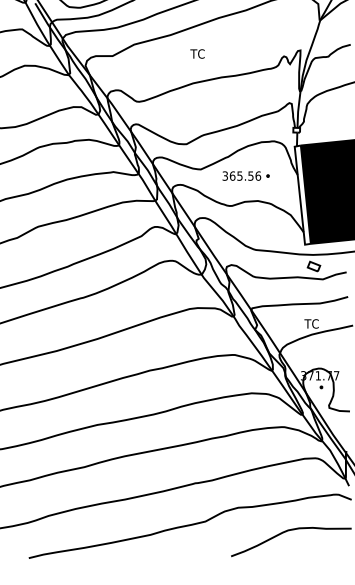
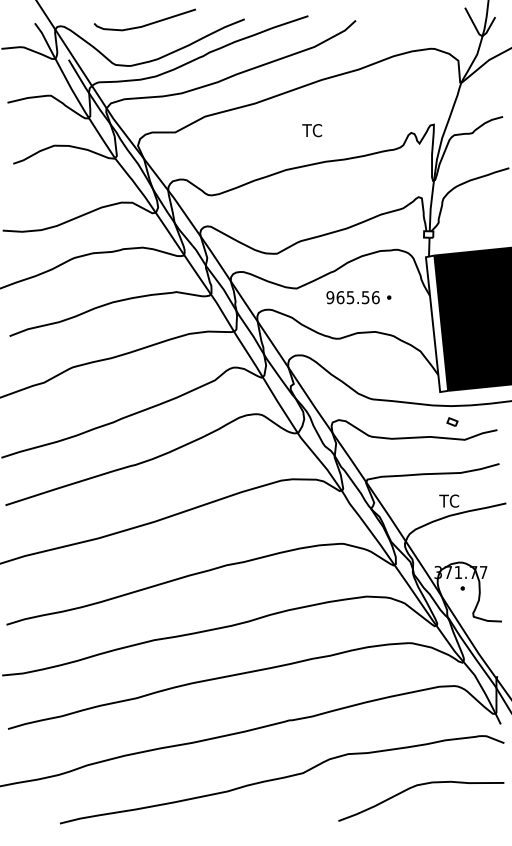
text: (197, 53) -> (312, 130), moved
text: (225, 176) -> (330, 297), 365.56 -> 965.56
part: (314, 266) -> (452, 421), size x0.6

